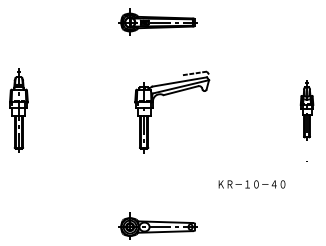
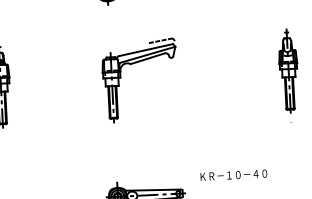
part: (167, 95) -> (134, 64), moved
part: (306, 110) -> (288, 71), size x1.43
text: (251, 184) -> (233, 175), moved

